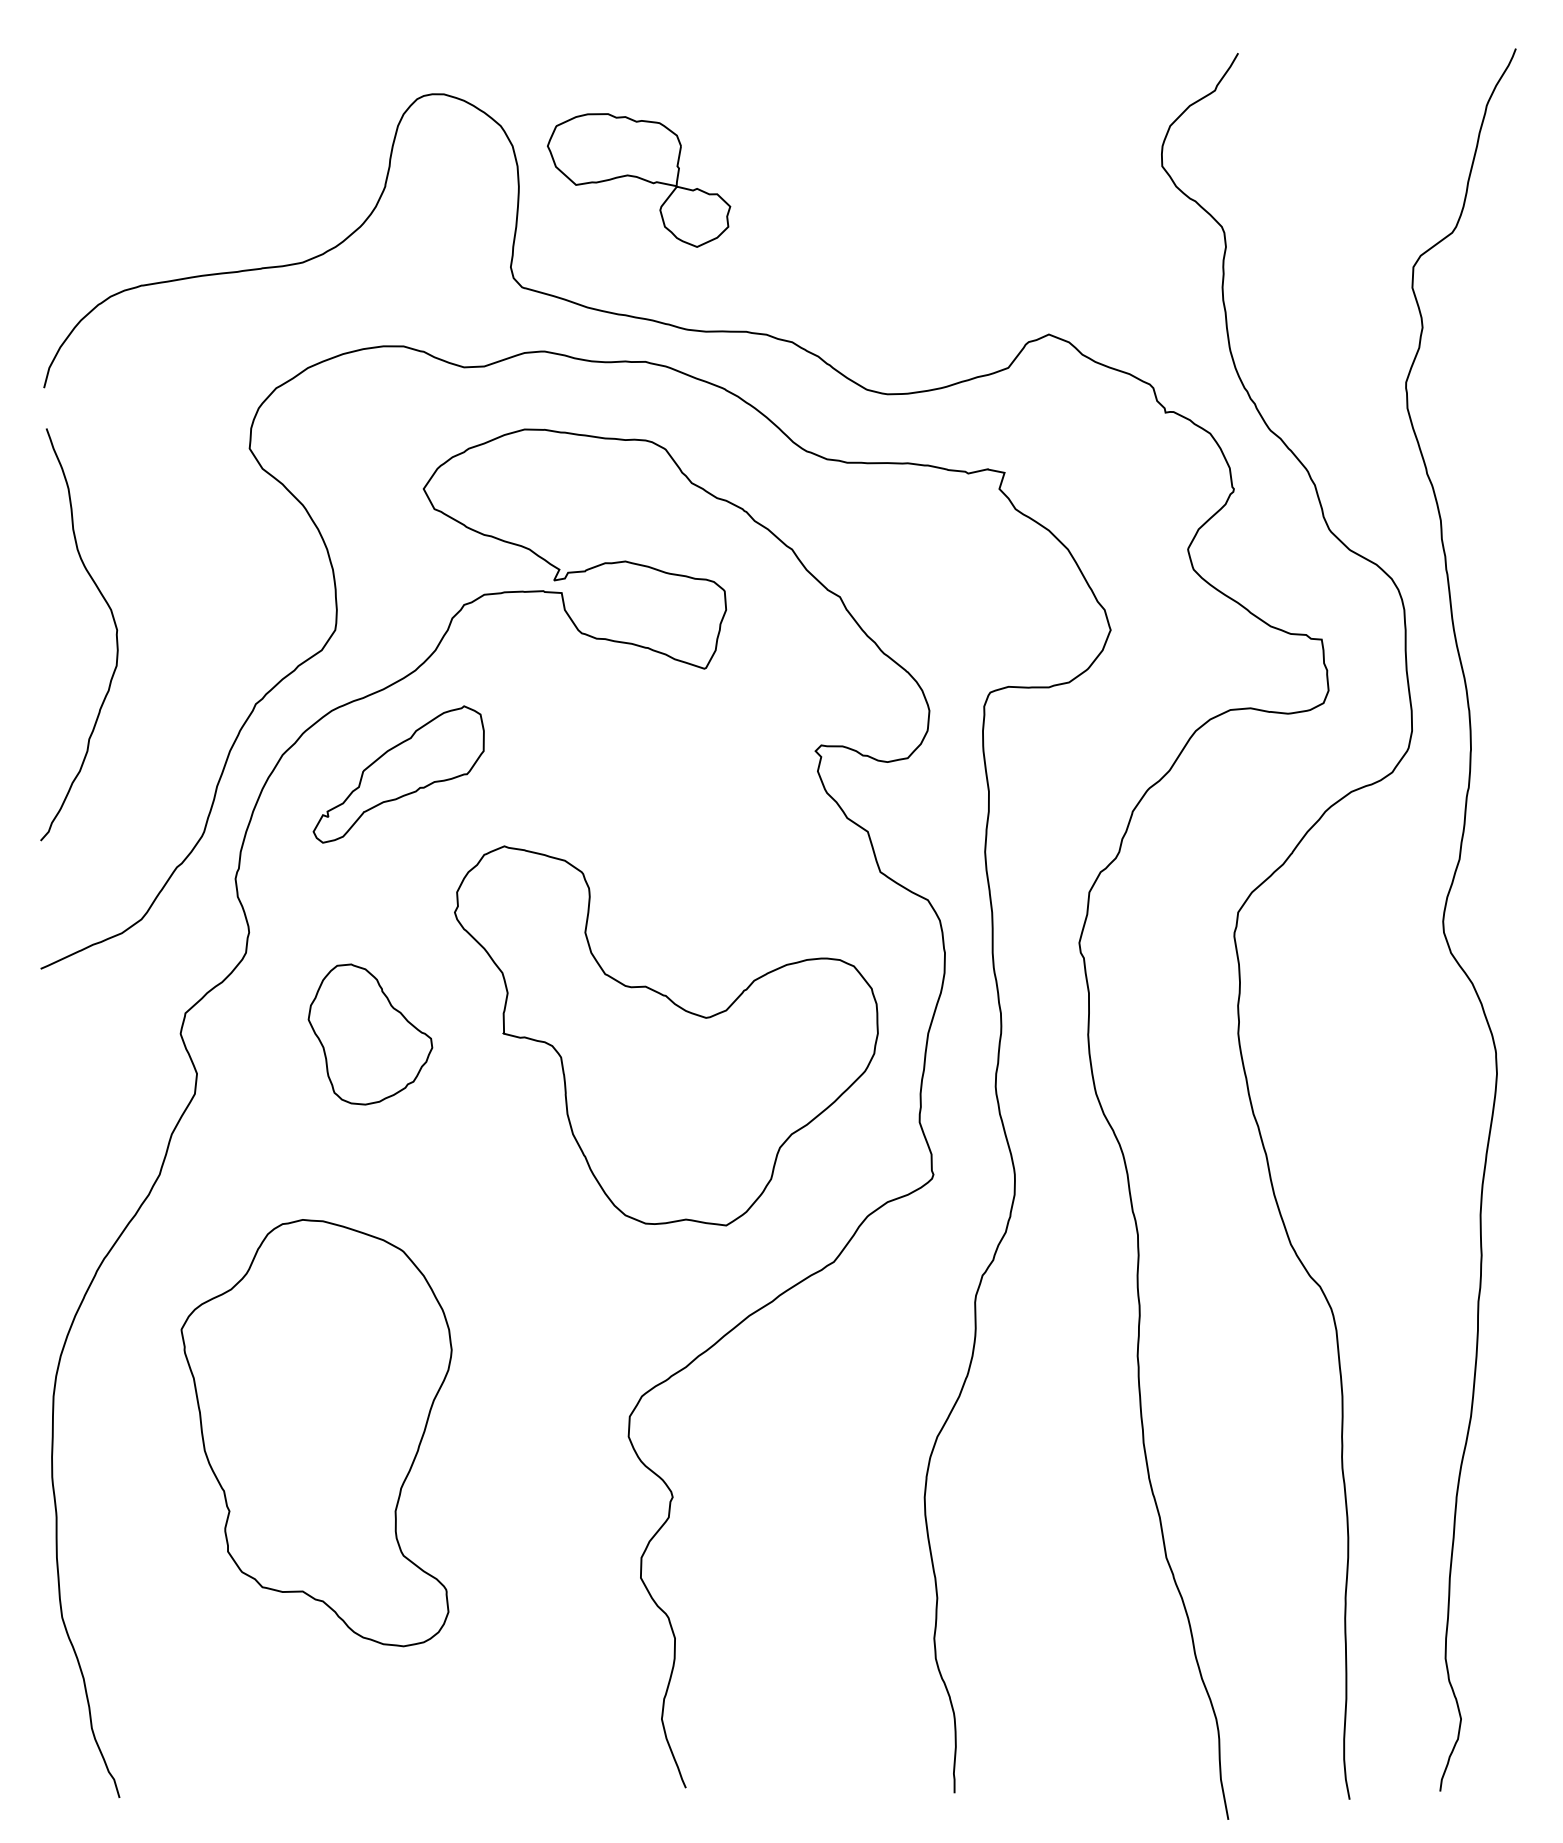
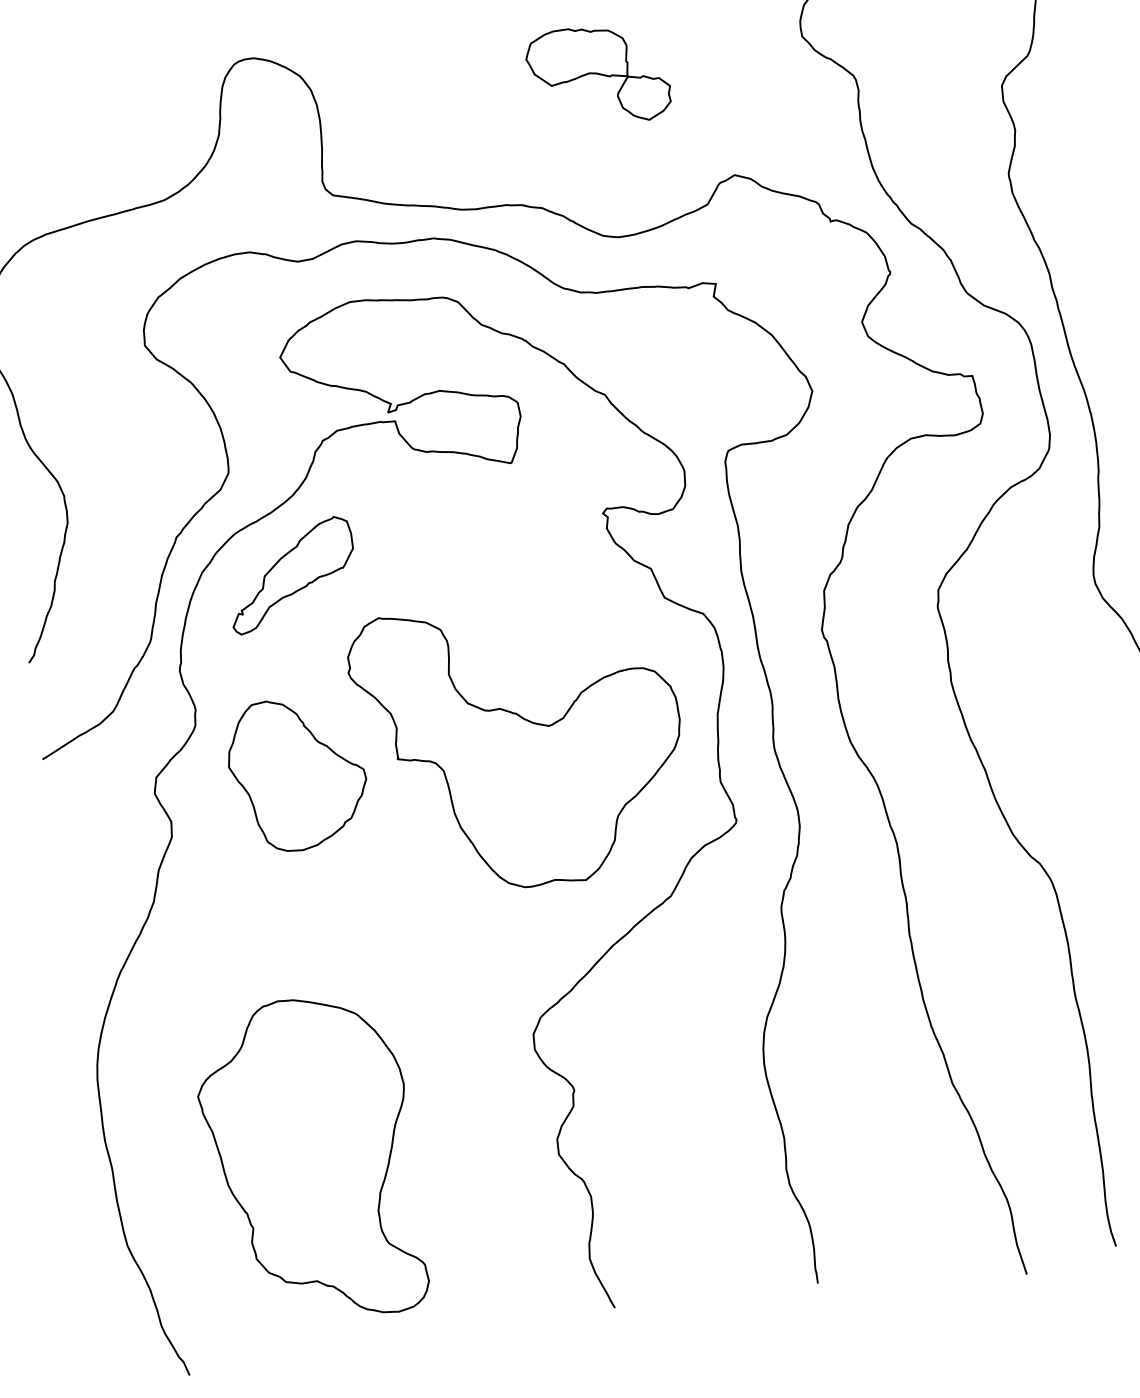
part: (639, 180) -> (599, 75), moved
part: (370, 1034) -> (297, 773), size x1.43
part: (316, 1433) -> (310, 1160), moved

